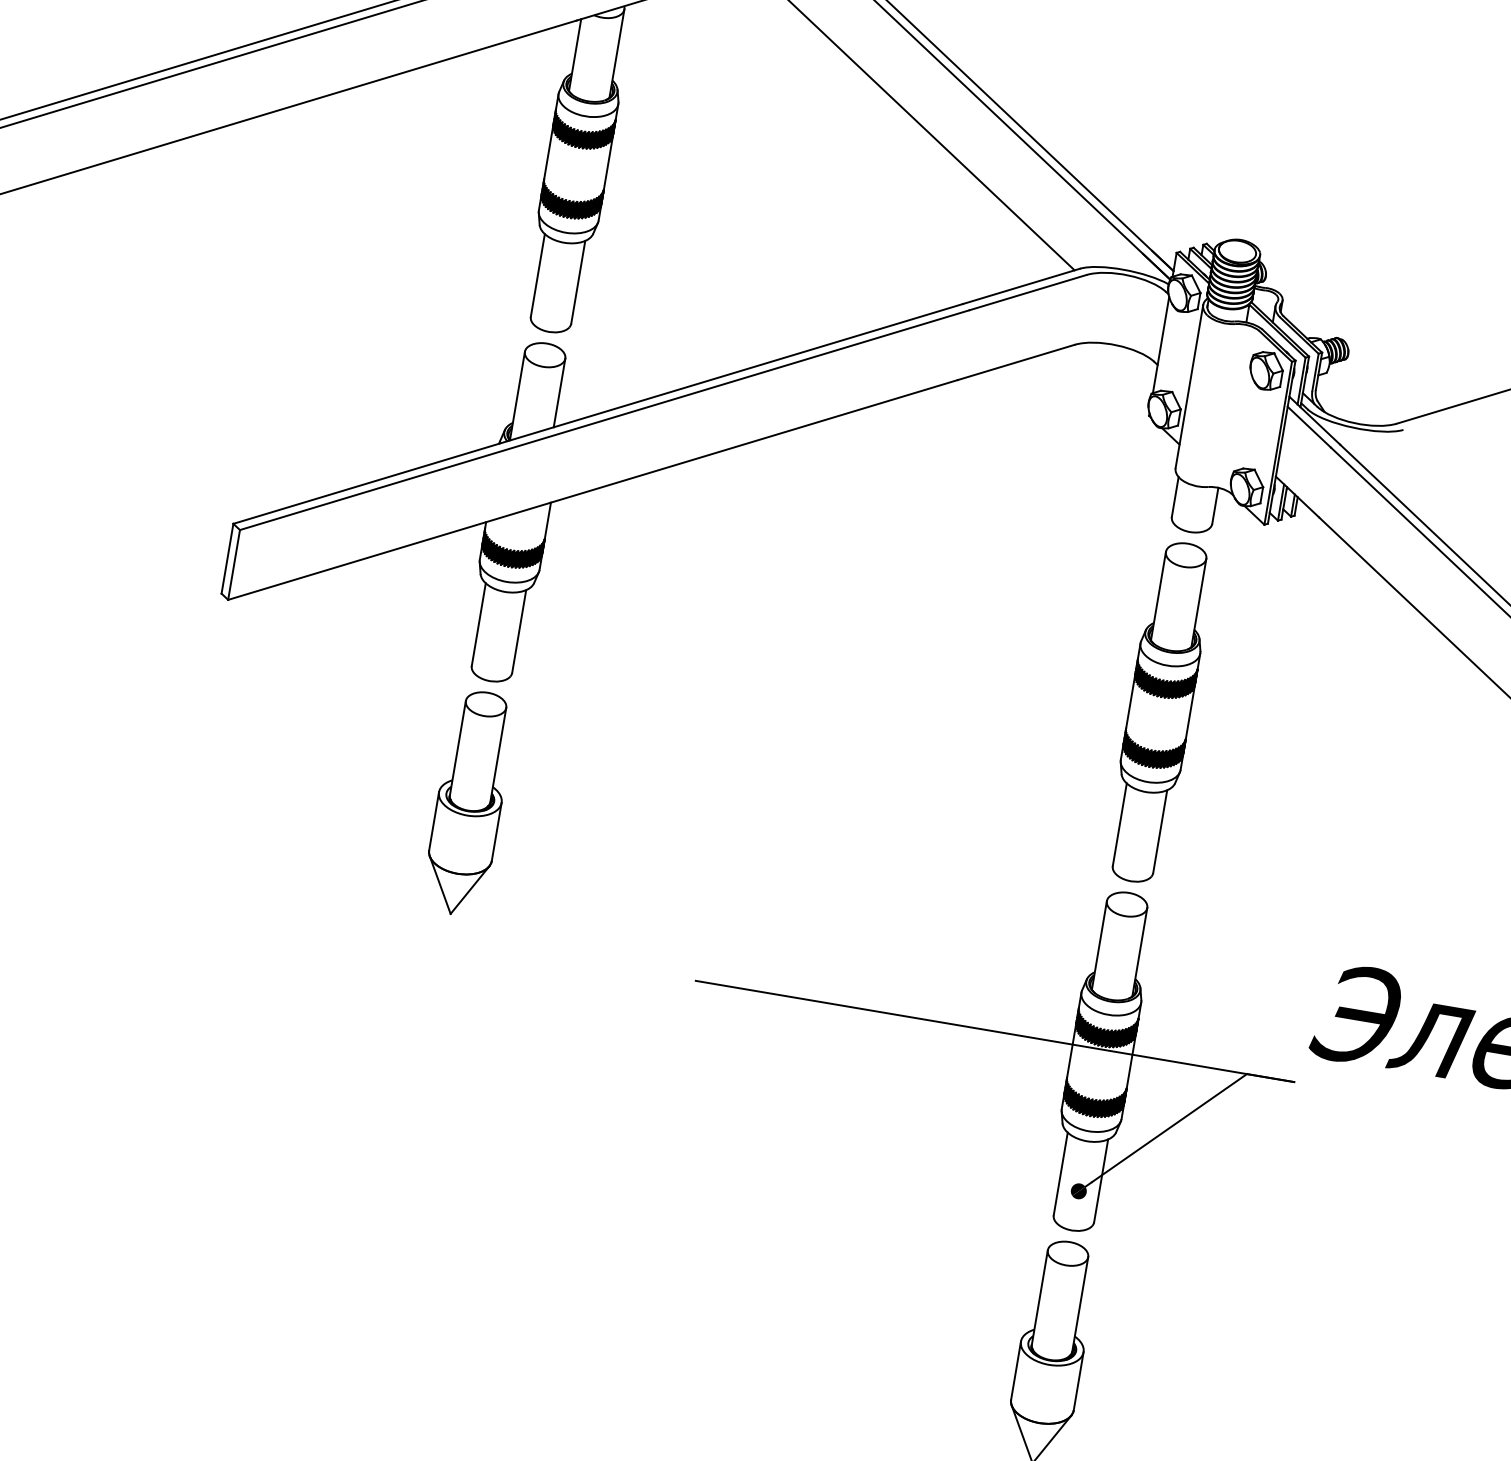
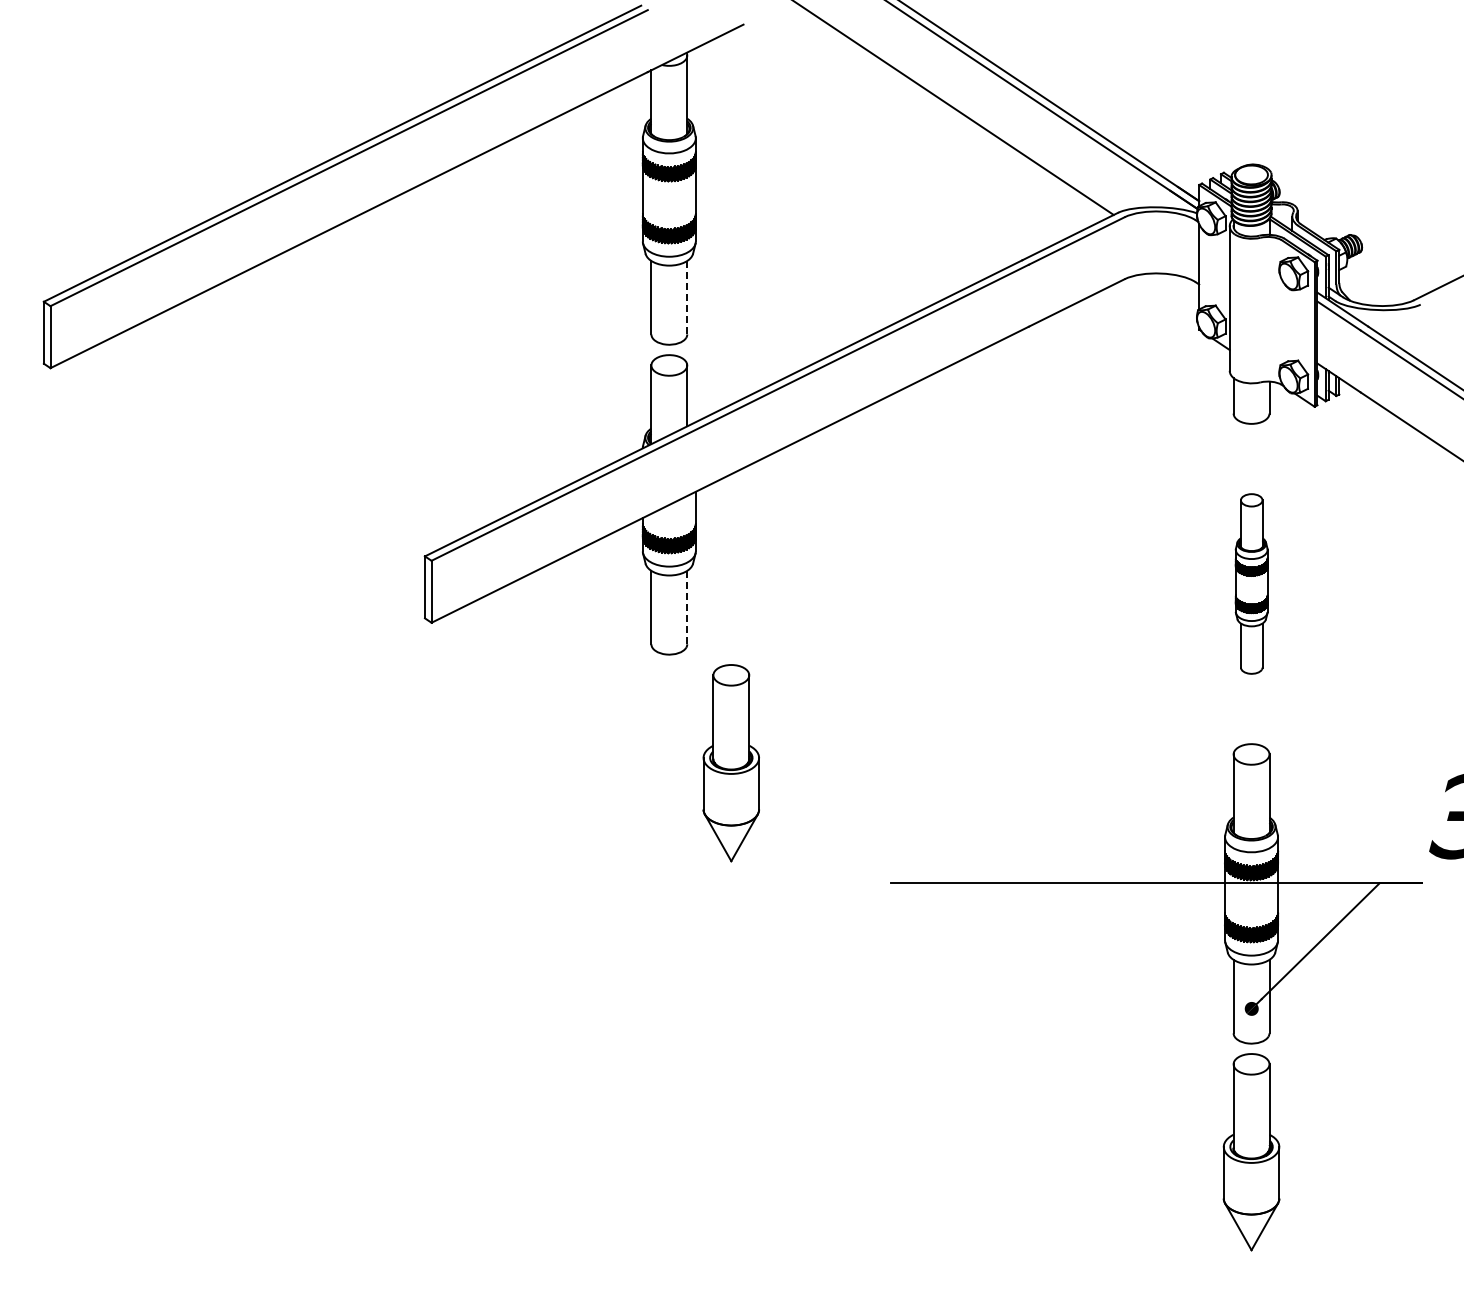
line: (578, 282) -> (687, 297), solid -> dashed
line: (519, 631) -> (687, 607), solid -> dashed
part: (1159, 711) -> (1251, 583), size x0.6
part: (468, 803) -> (730, 763), moved

